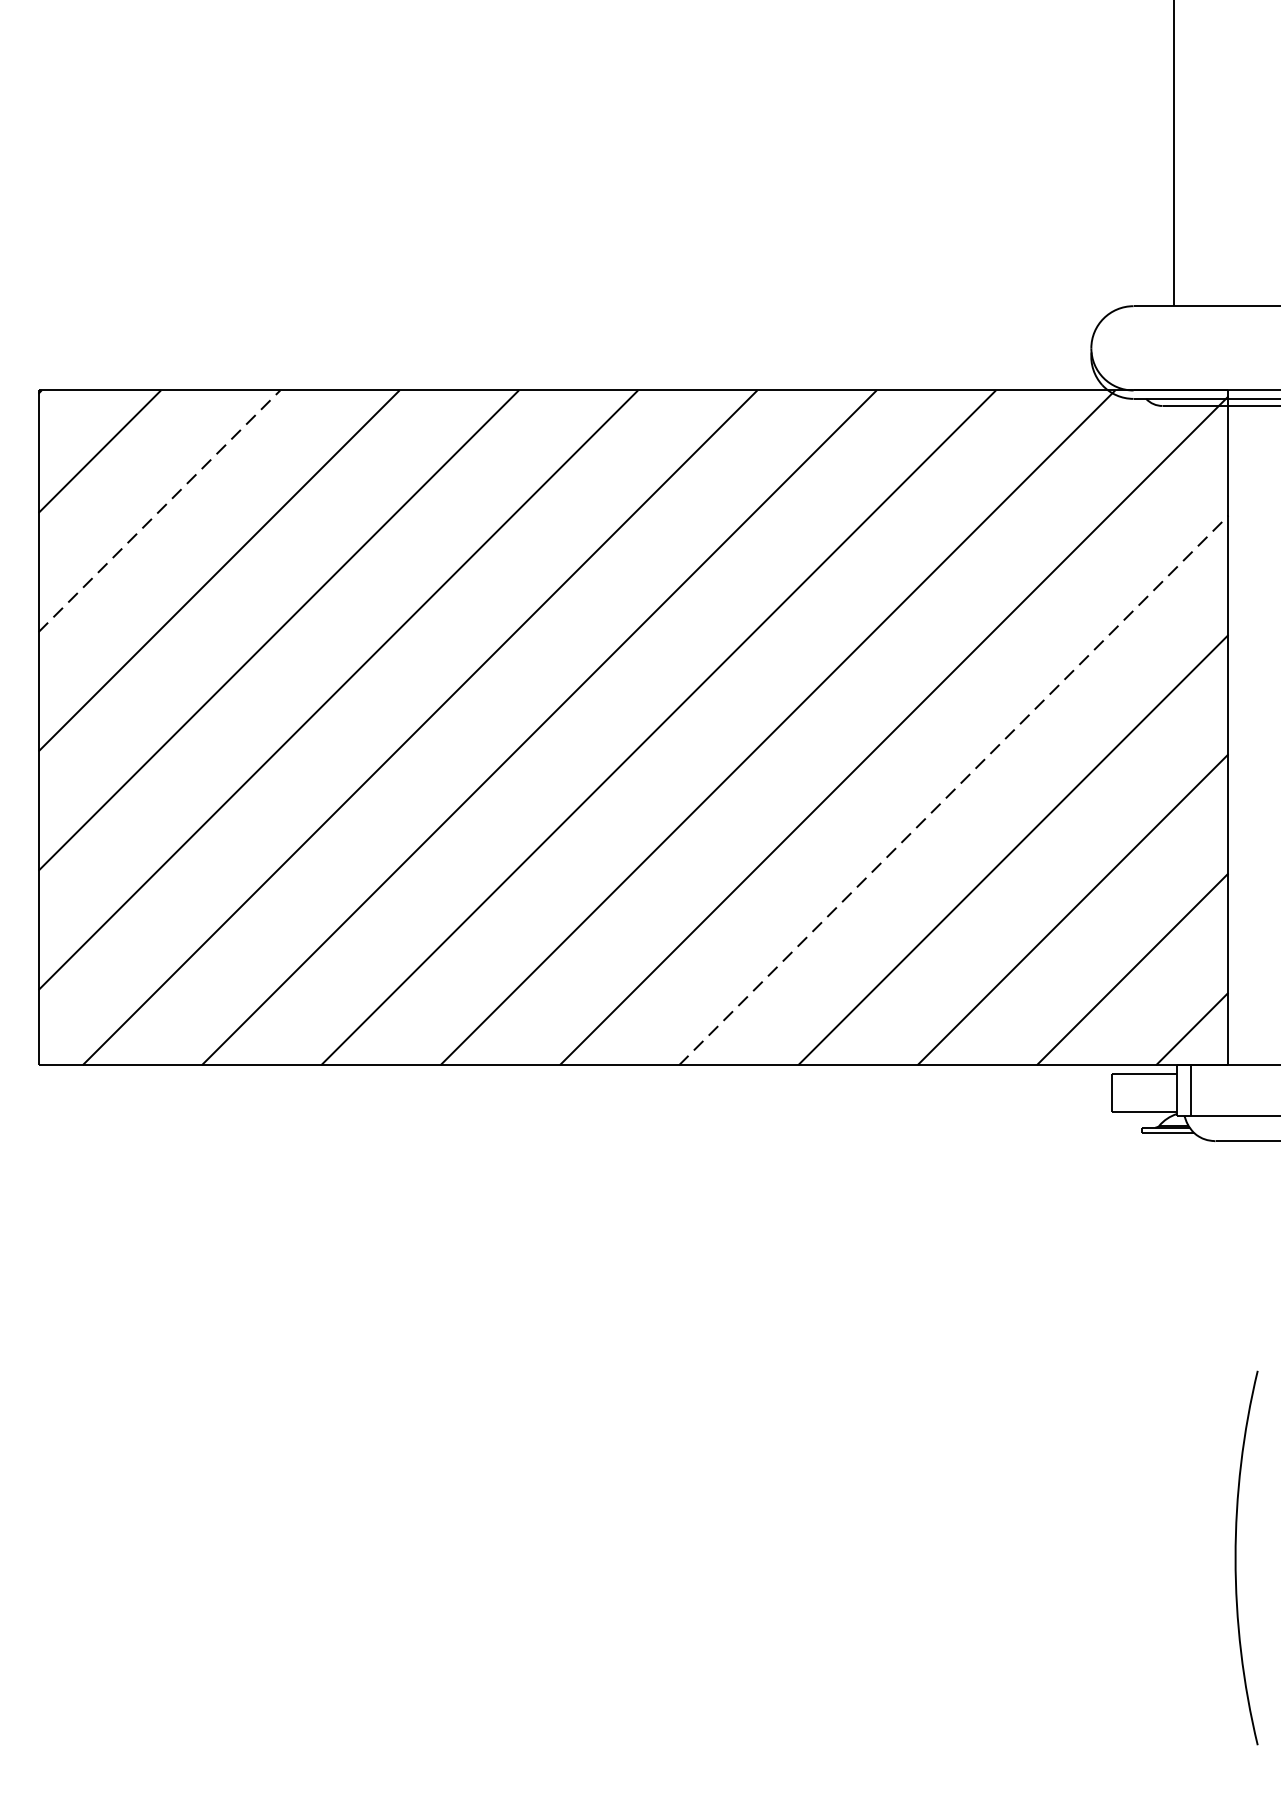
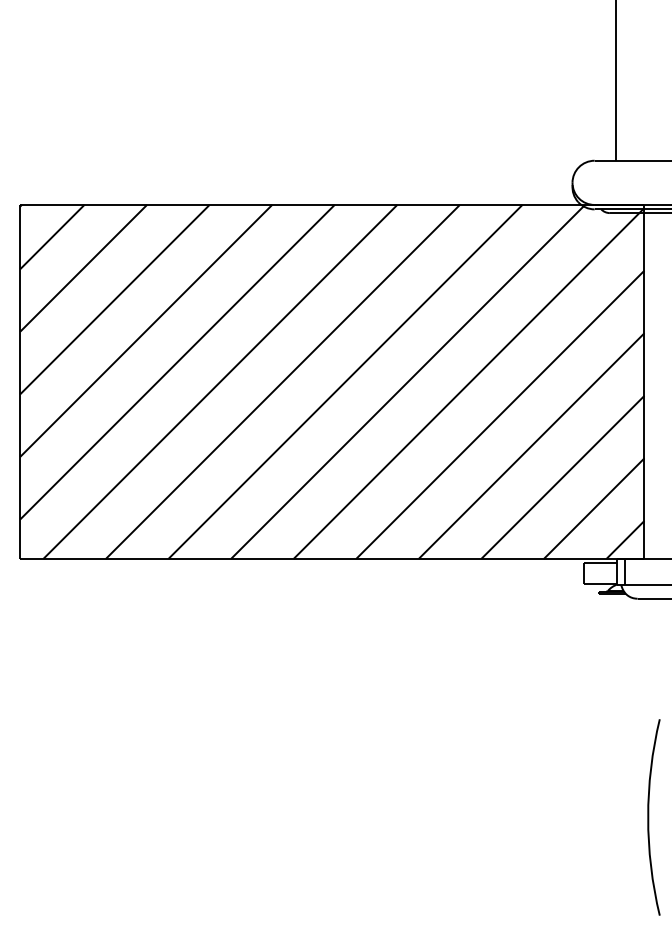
line: (159, 511) -> (83, 268), dashed -> solid
line: (954, 789) -> (500, 414), dashed -> solid

